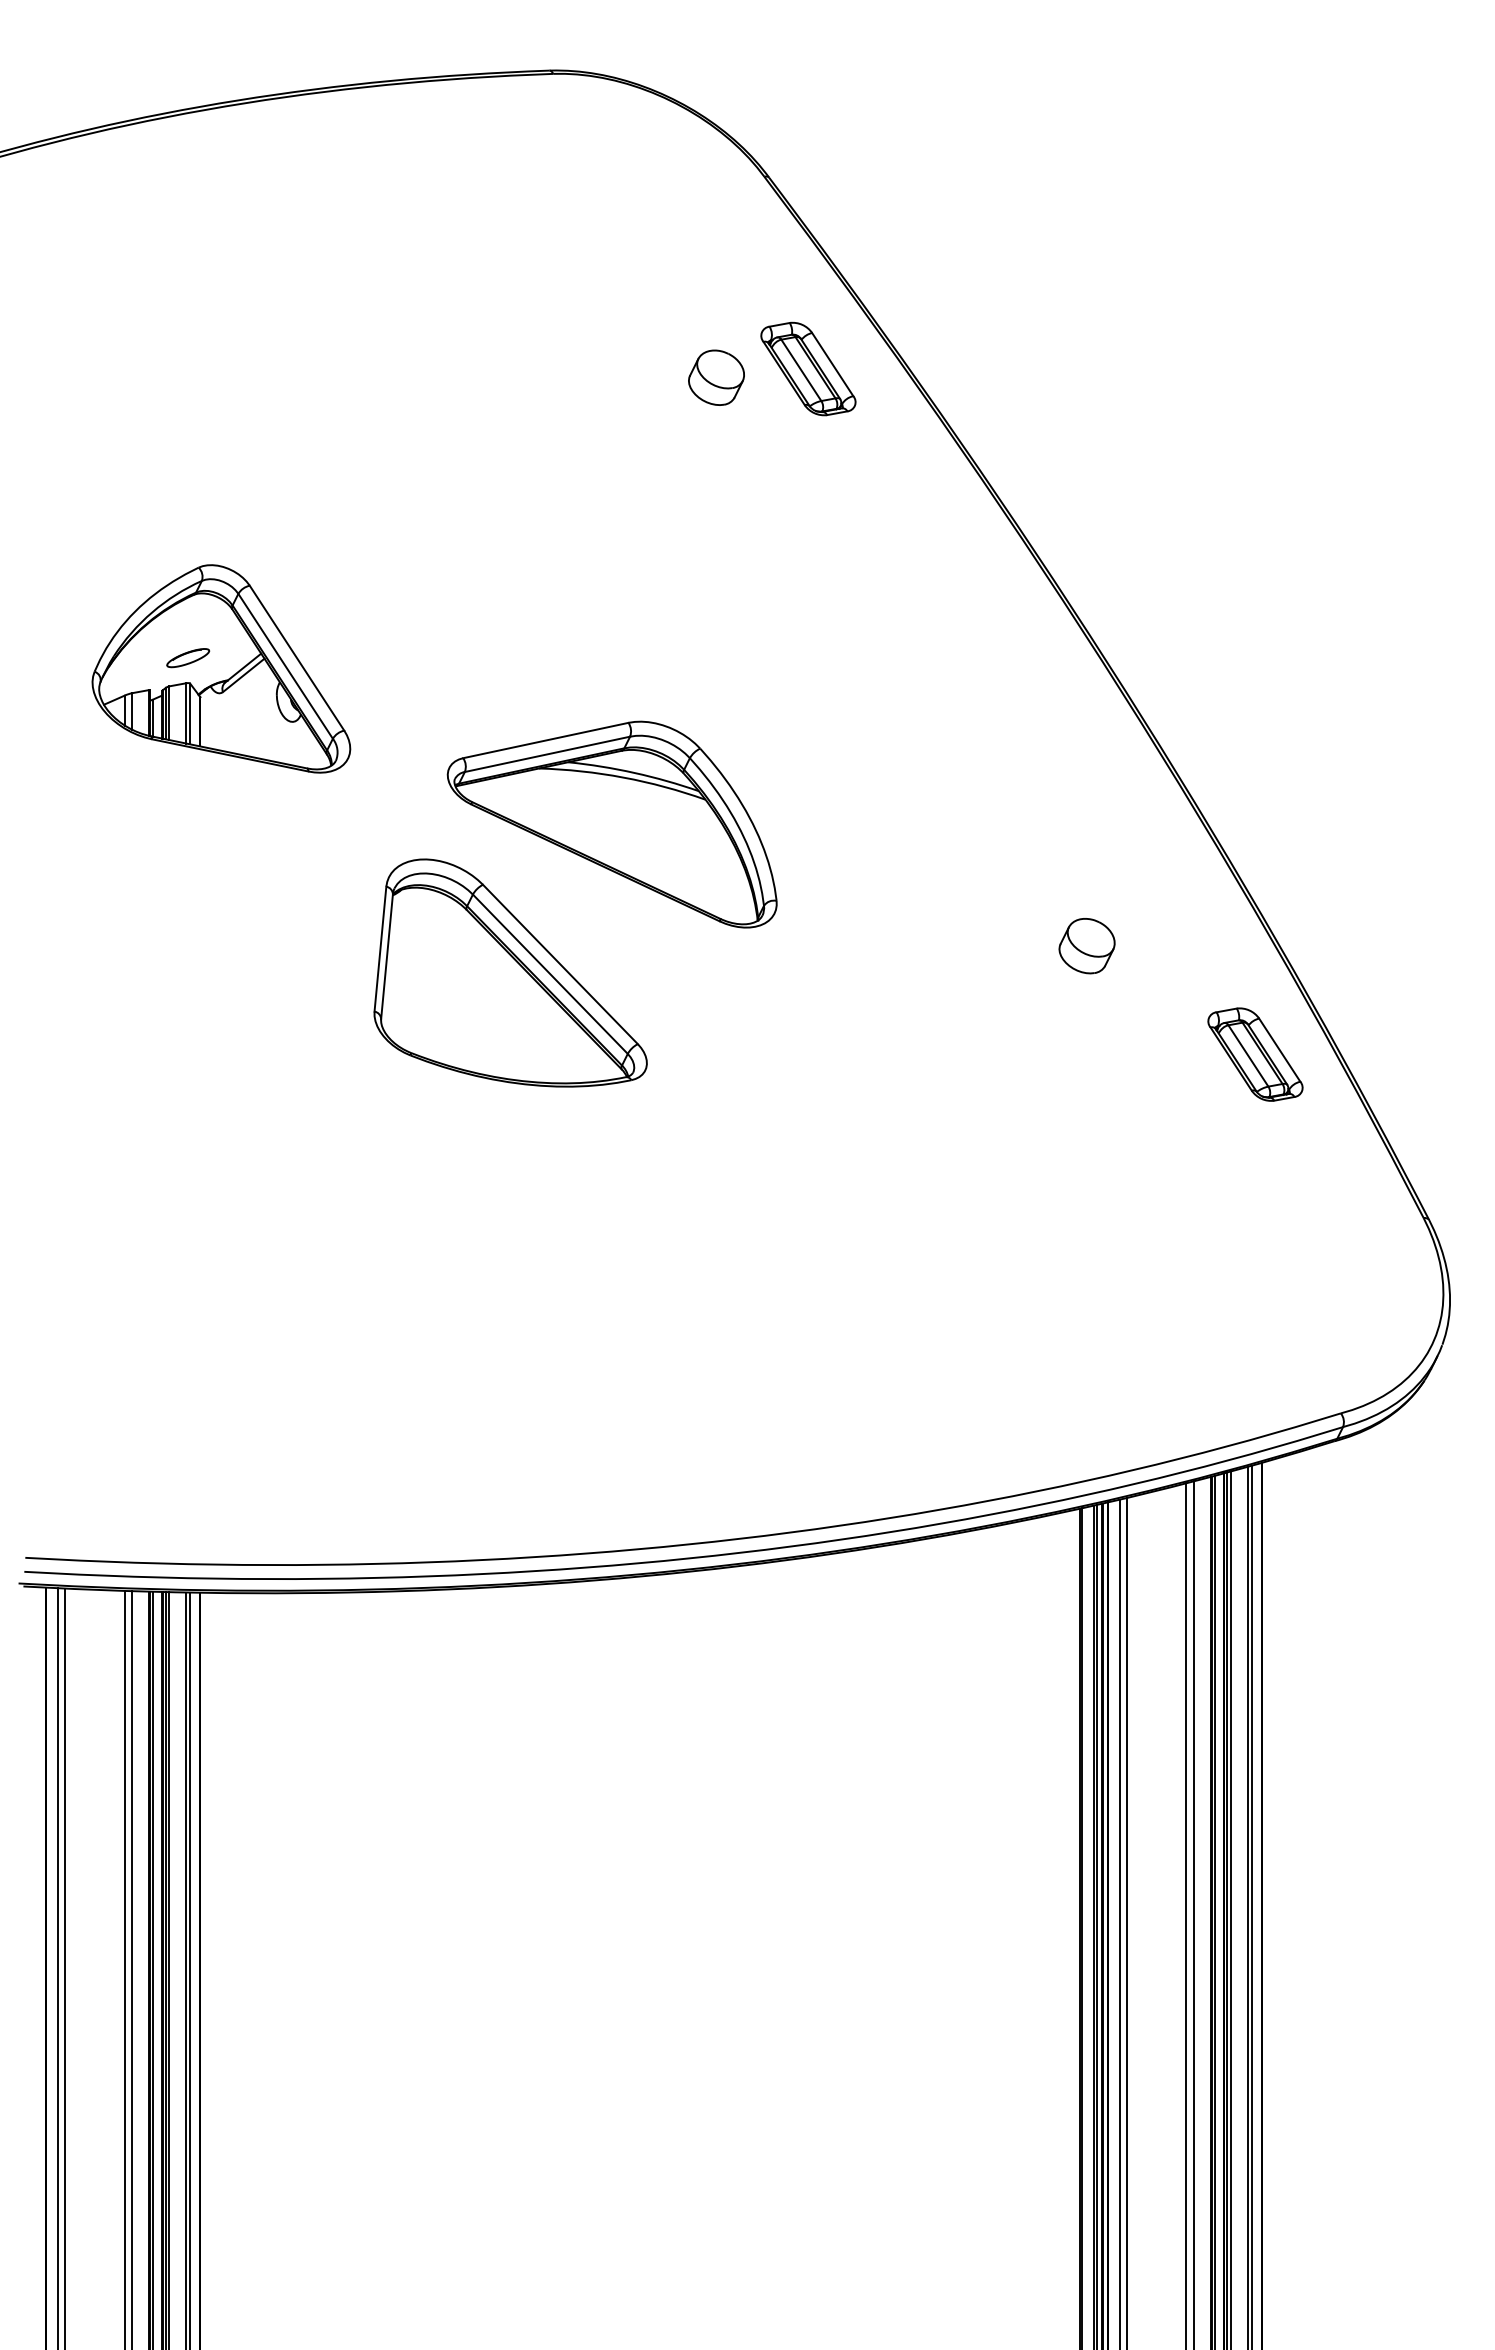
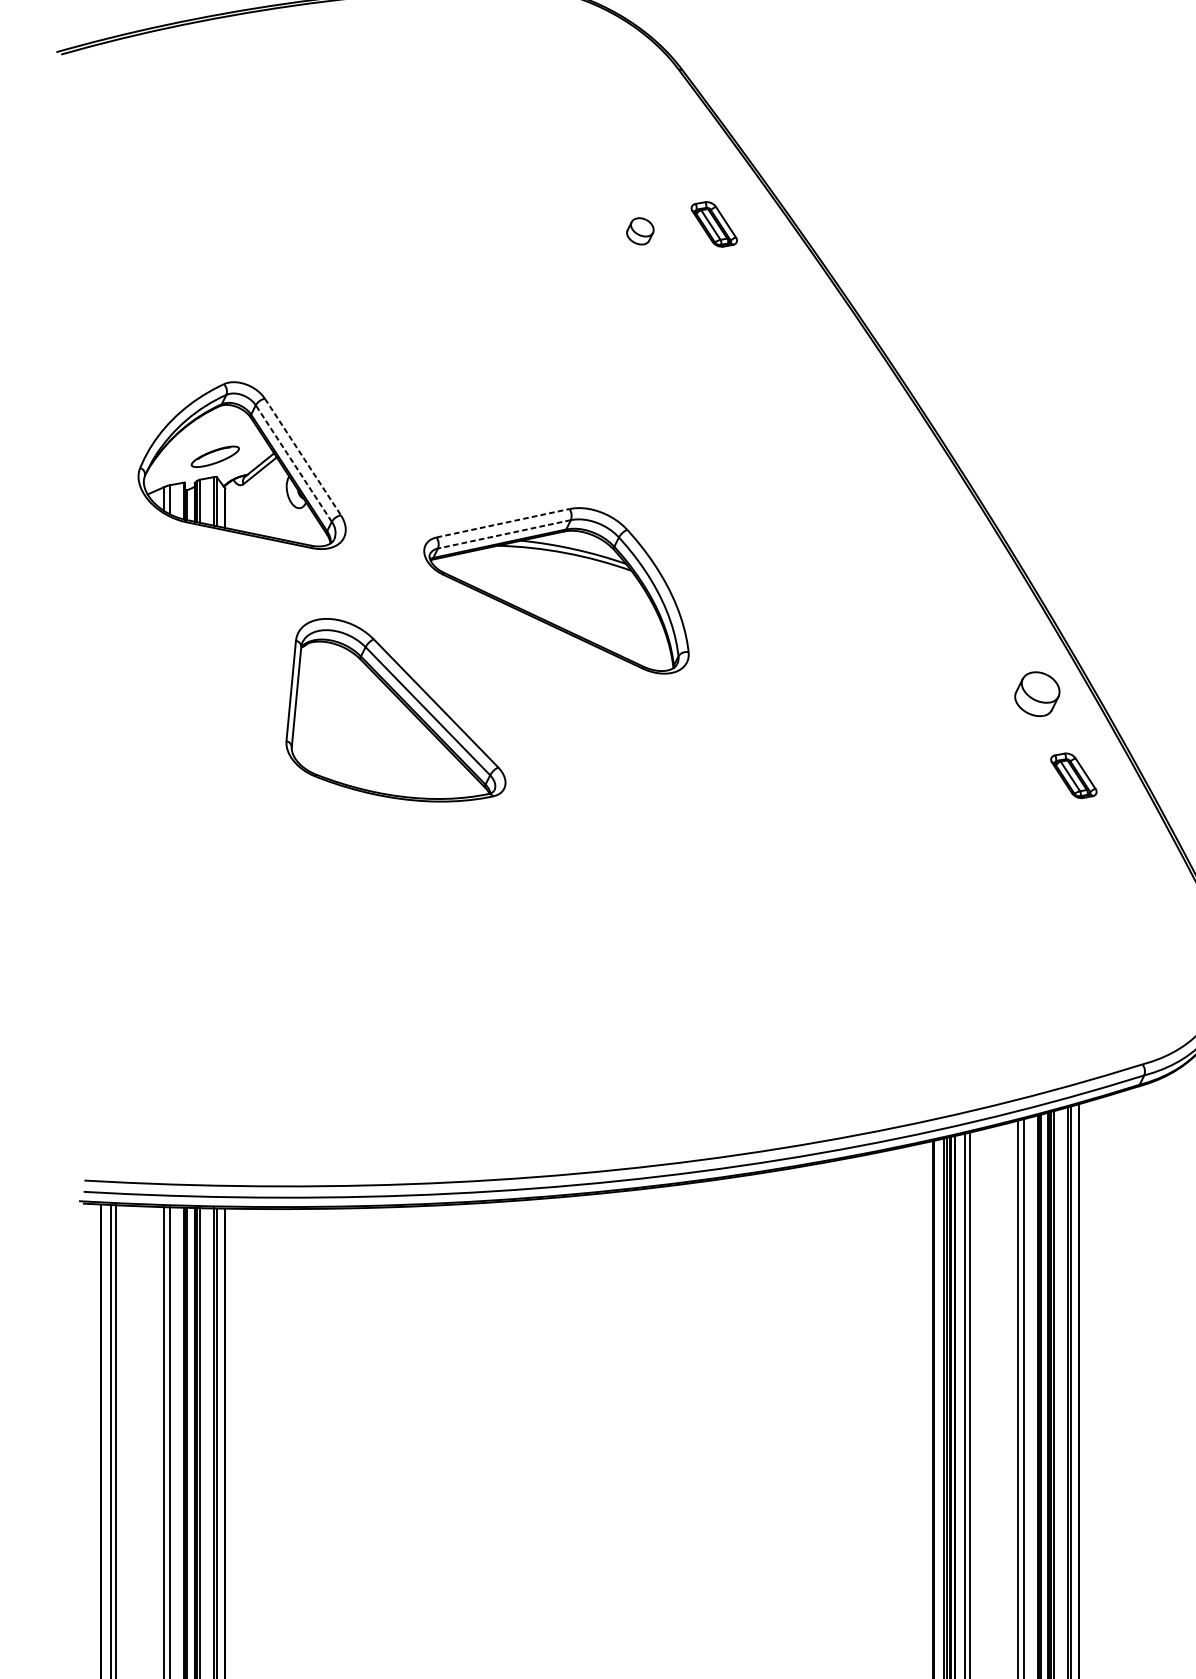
part: (808, 368) -> (714, 224), size x0.6
part: (716, 377) -> (640, 231), size x0.6
part: (188, 658) -> (215, 457), size x1.4
line: (297, 658) -> (303, 457), solid -> dashed
line: (285, 666) -> (293, 463), solid -> dashed
line: (546, 740) -> (503, 523), solid -> dashed
line: (547, 754) -> (504, 534), solid -> dashed
part: (1086, 946) -> (1036, 694), moved
part: (510, 972) -> (395, 709), moved
part: (1255, 1054) -> (1073, 775), size x0.6

